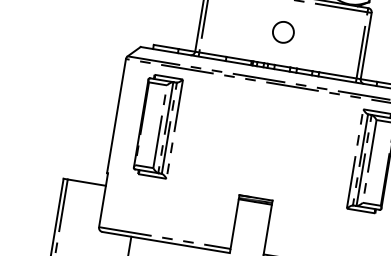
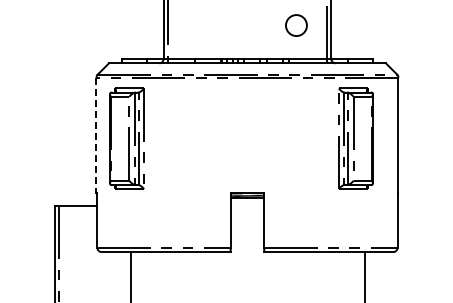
circle: (283, 32) -> (296, 25), moved
line: (116, 116) -> (96, 135), solid -> dashed
part: (157, 125) -> (126, 138), moved

